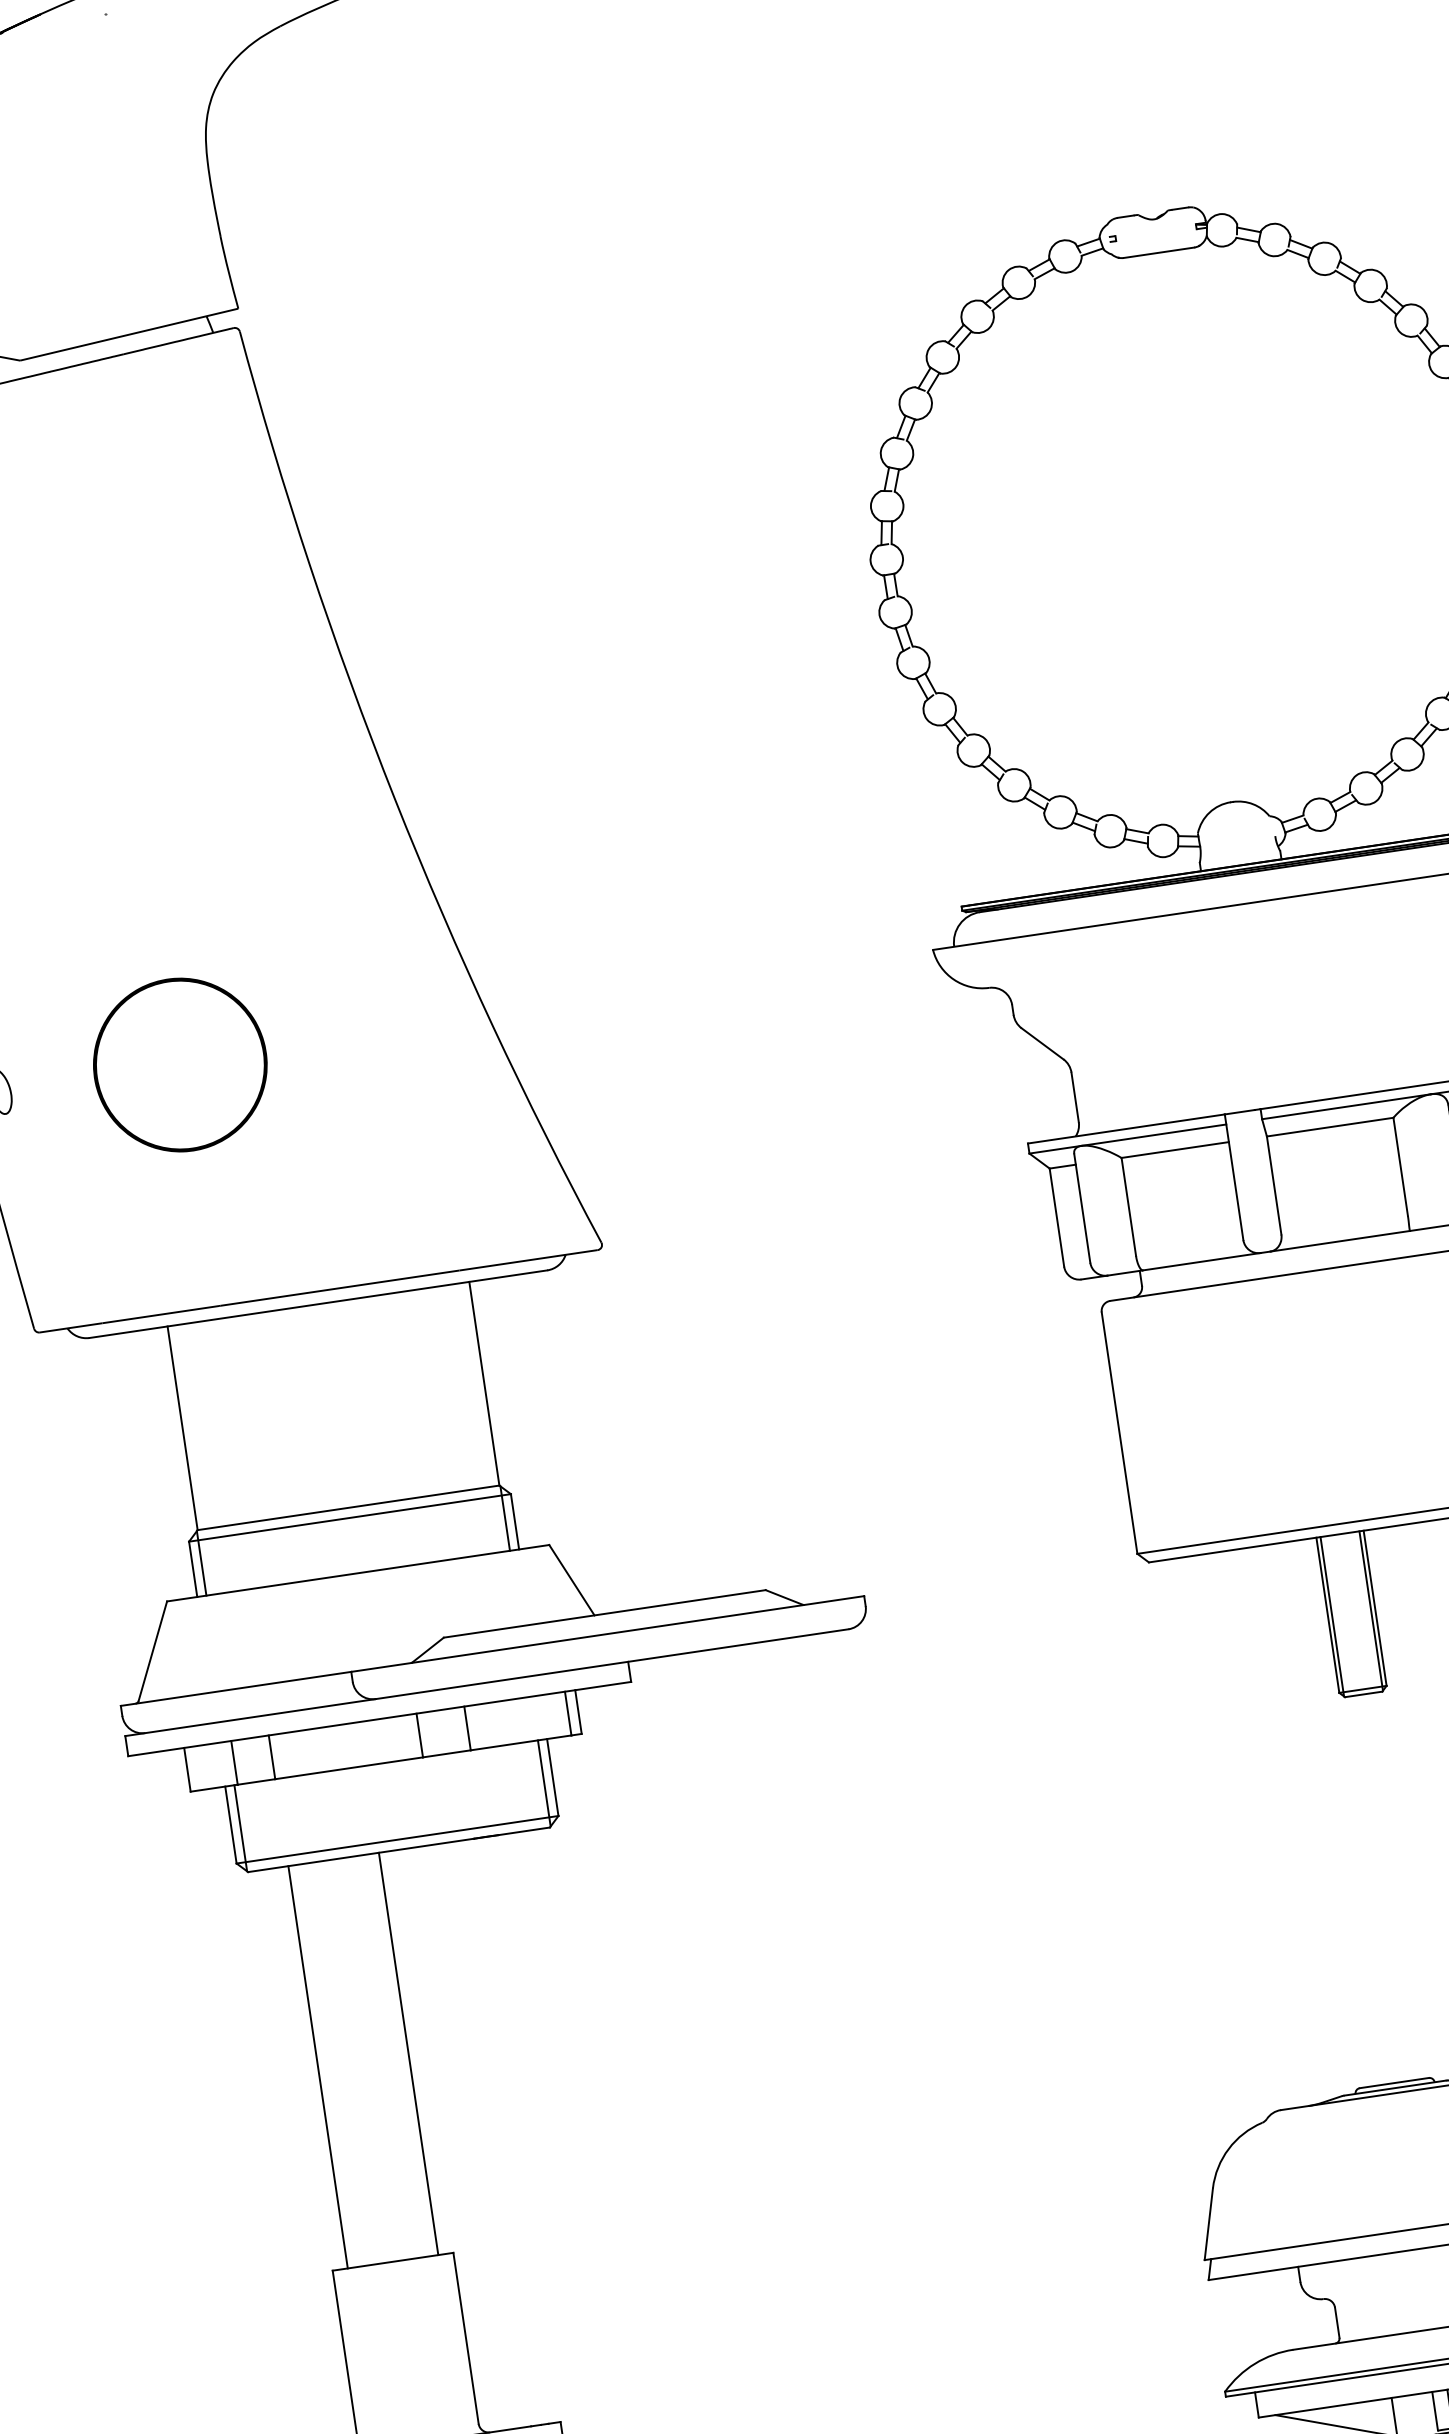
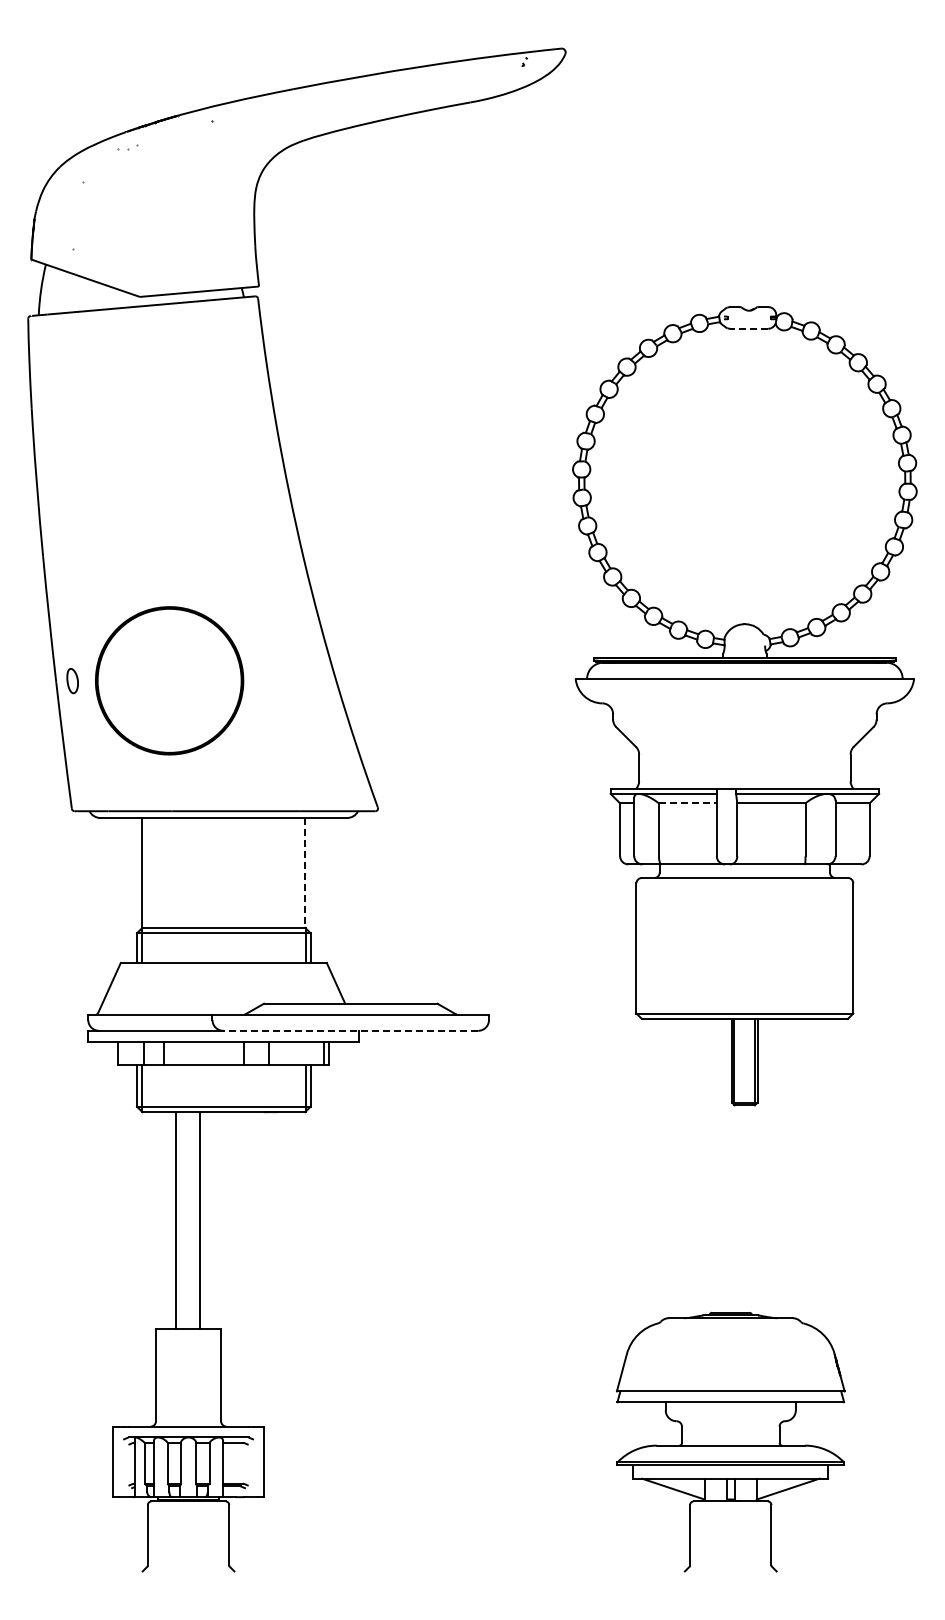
line: (1159, 252) -> (749, 328), solid -> dashed
part: (180, 1065) -> (169, 681), size x1.6
line: (1174, 1150) -> (687, 803), solid -> dashed
line: (484, 1382) -> (305, 872), solid -> dashed
line: (611, 1663) -> (350, 1030), solid -> dashed
line: (407, 2053) -> (175, 1220), moved
line: (318, 2067) -> (200, 1220), moved

